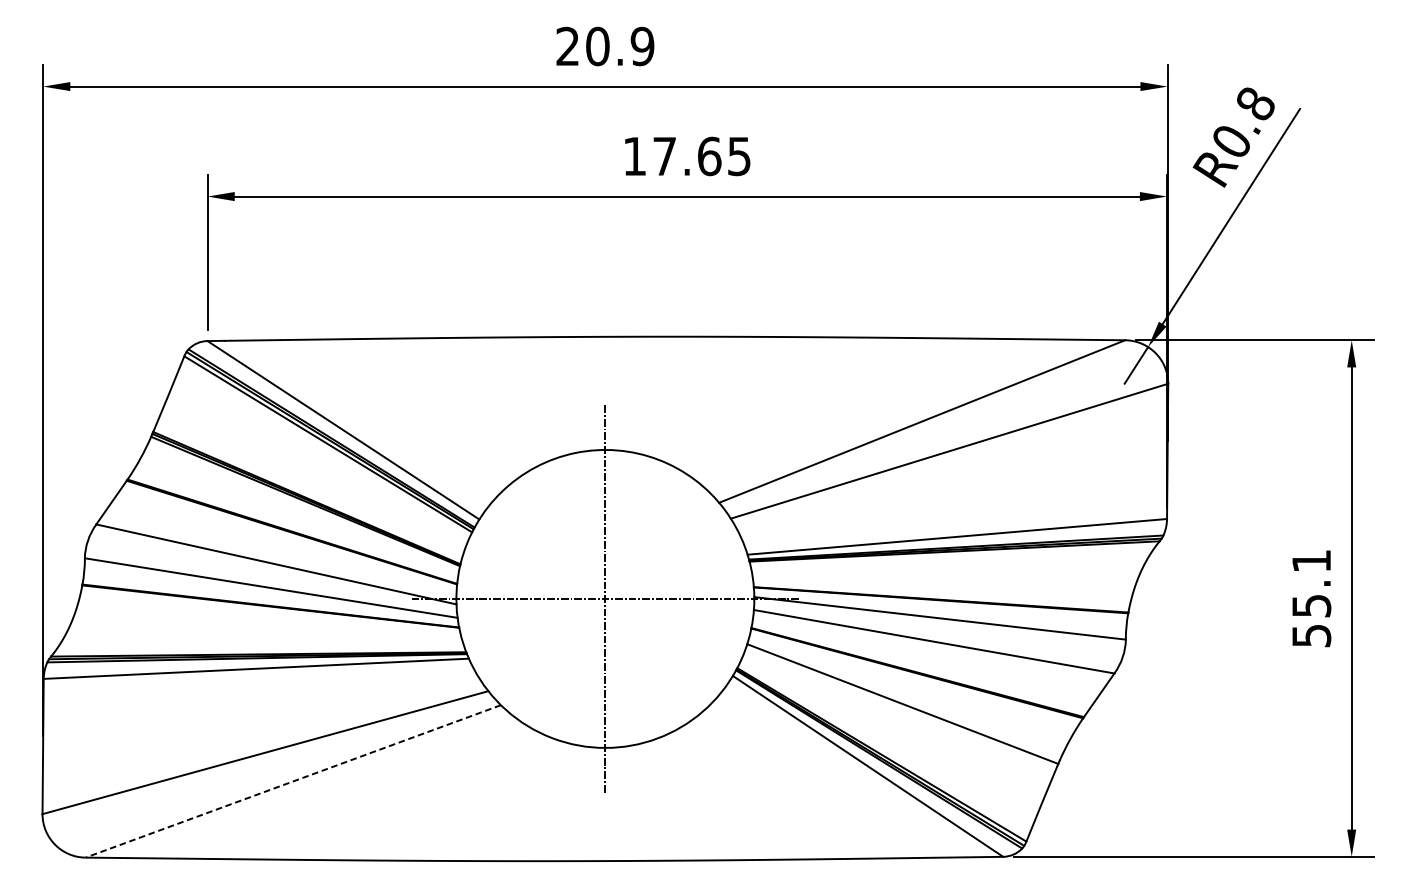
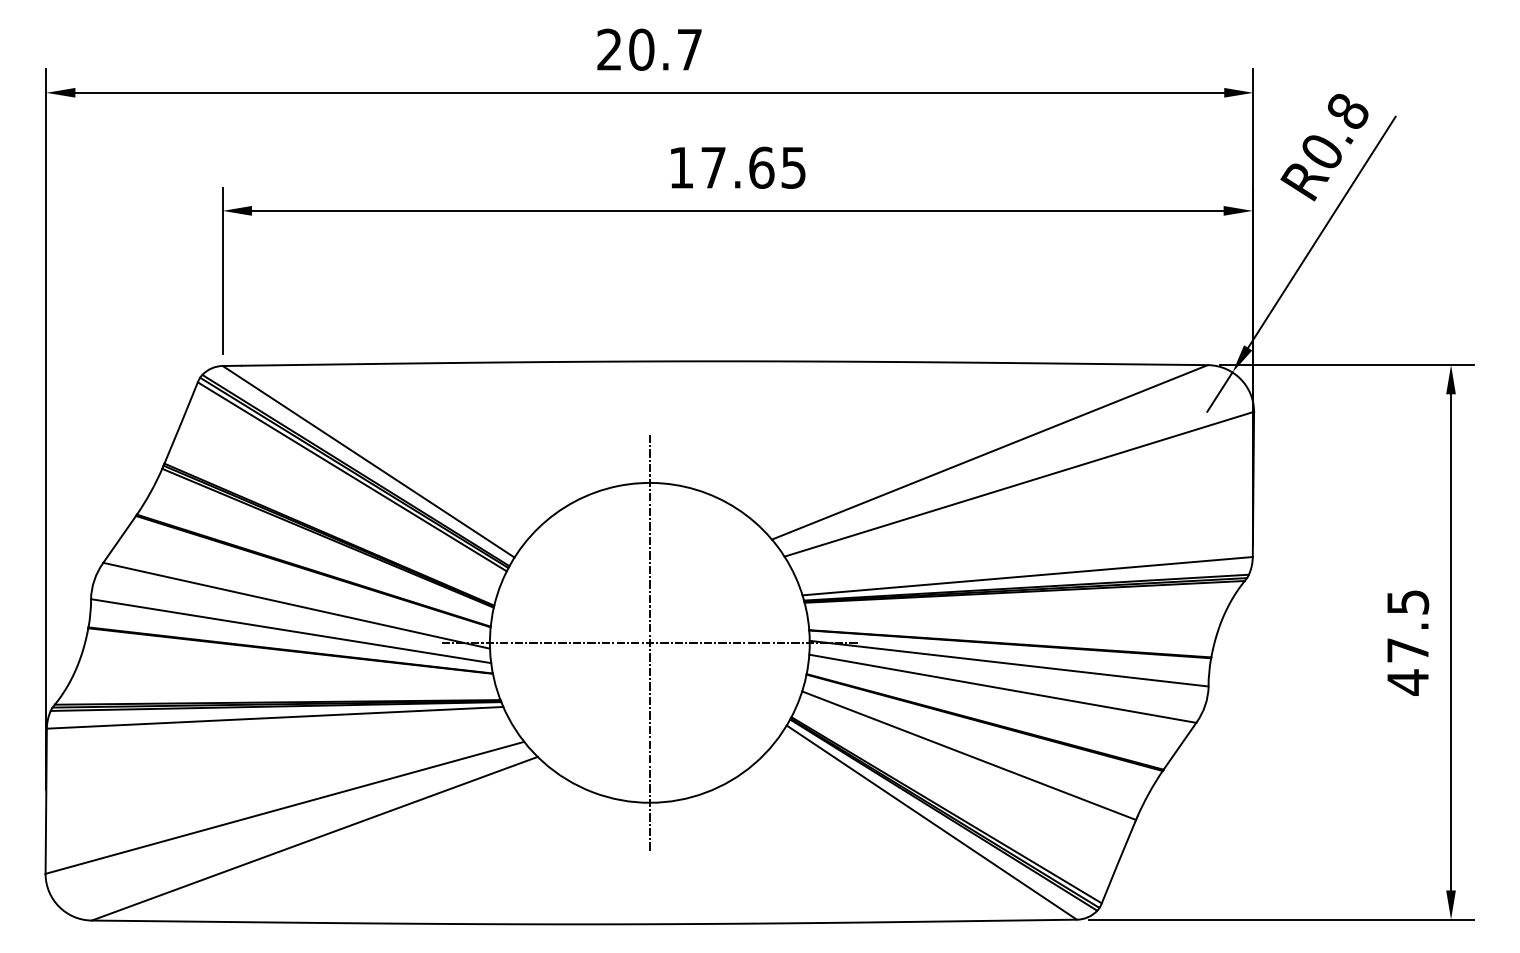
text: (642, 46) -> (689, 49), 20.9 -> 20.7
text: (1312, 598) -> (1408, 642), 55.1 -> 47.5
line: (293, 781) -> (314, 838), dashed -> solid

